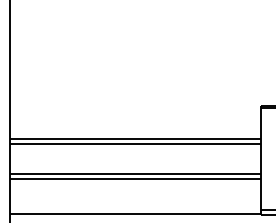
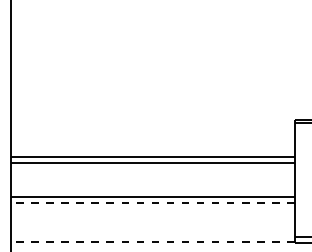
line: (135, 179) -> (153, 202), solid -> dashed
line: (135, 214) -> (153, 242), solid -> dashed

